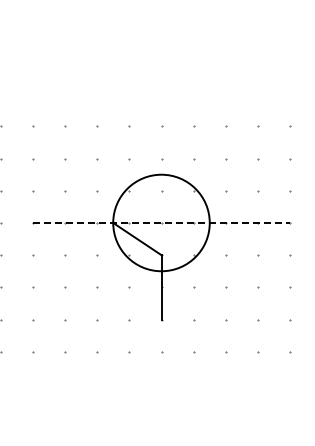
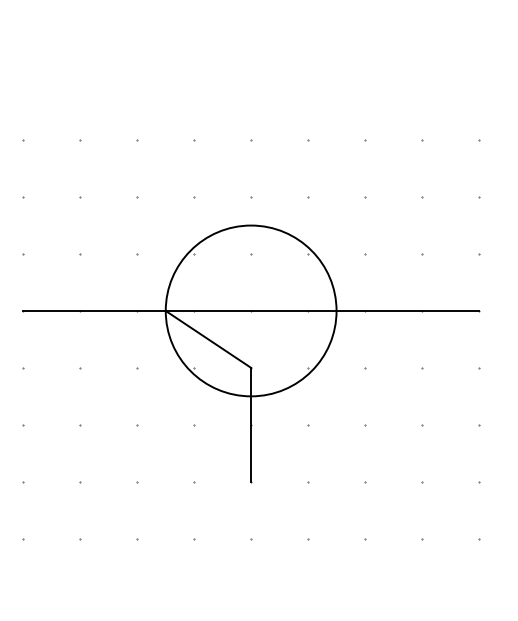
line: (161, 222) -> (251, 310), dashed -> solid

